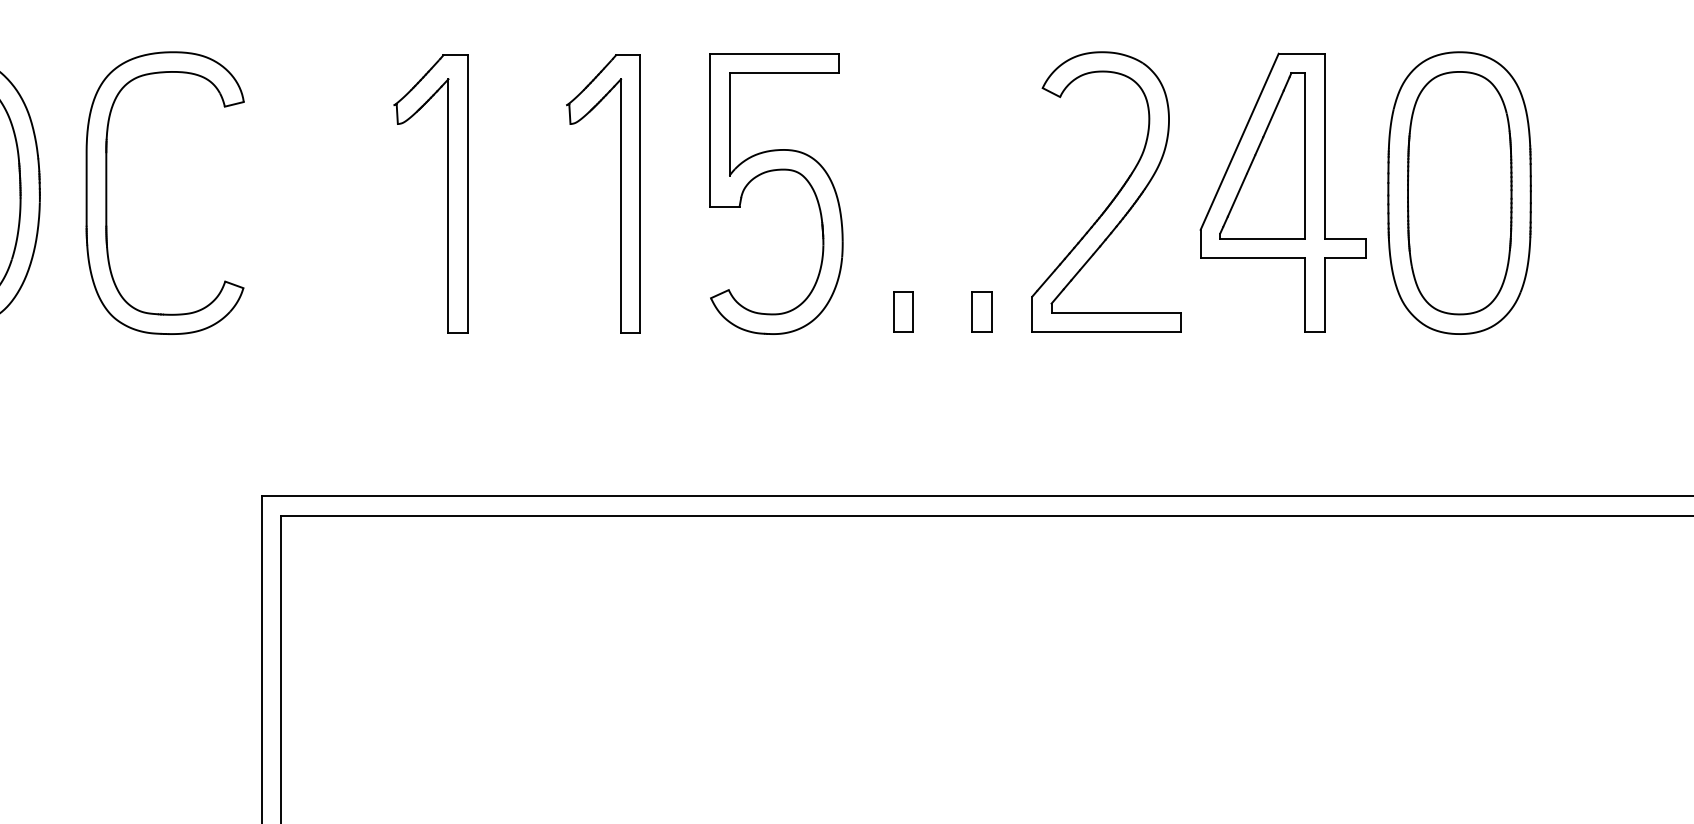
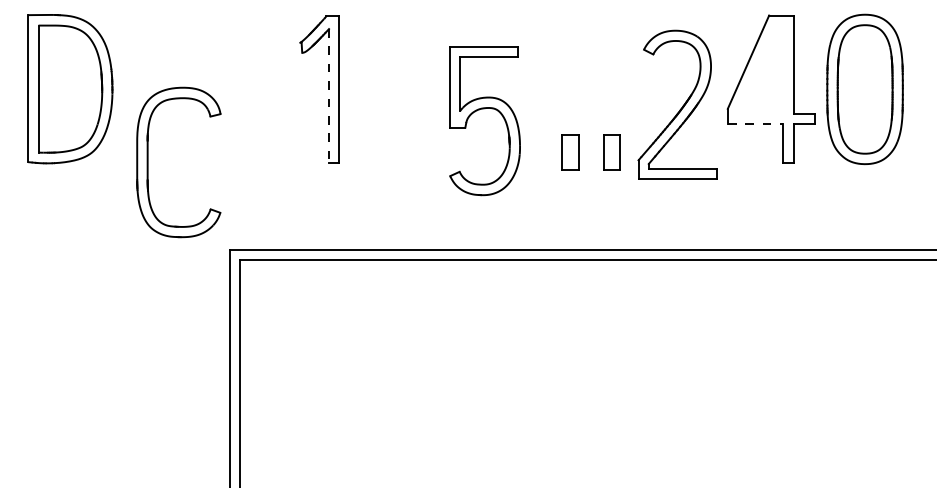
part: (1262, 155) -> (760, 69), removed
part: (775, 172) -> (484, 109), moved
part: (1105, 191) -> (677, 104), moved
part: (107, 193) -> (148, 162), moved
part: (620, 193) -> (420, 89), removed
line: (449, 206) -> (329, 96), solid -> dashed
line: (1252, 259) -> (755, 124), solid -> dashed
part: (903, 312) -> (570, 152), size x1.6
part: (981, 312) -> (611, 152), size x1.6

